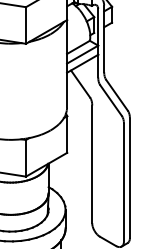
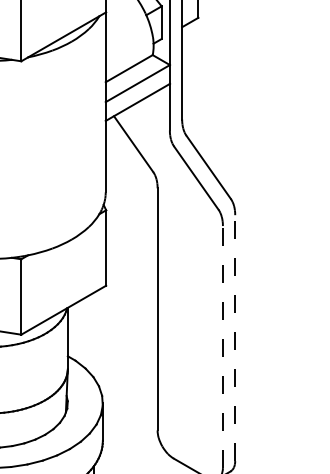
line: (129, 178) -> (234, 338), solid -> dashed
line: (123, 182) -> (221, 346), solid -> dashed

